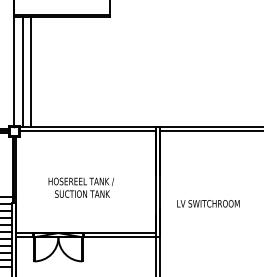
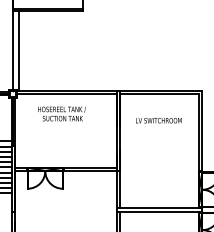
line: (31, 72) -> (25, 50), removed
text: (80, 187) -> (61, 113), moved
text: (207, 203) -> (158, 120), moved

